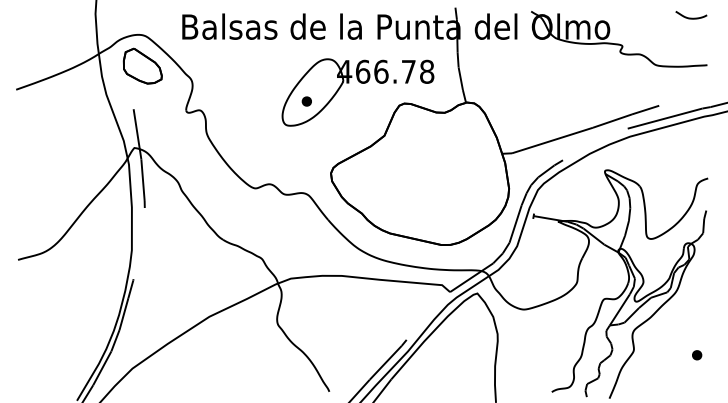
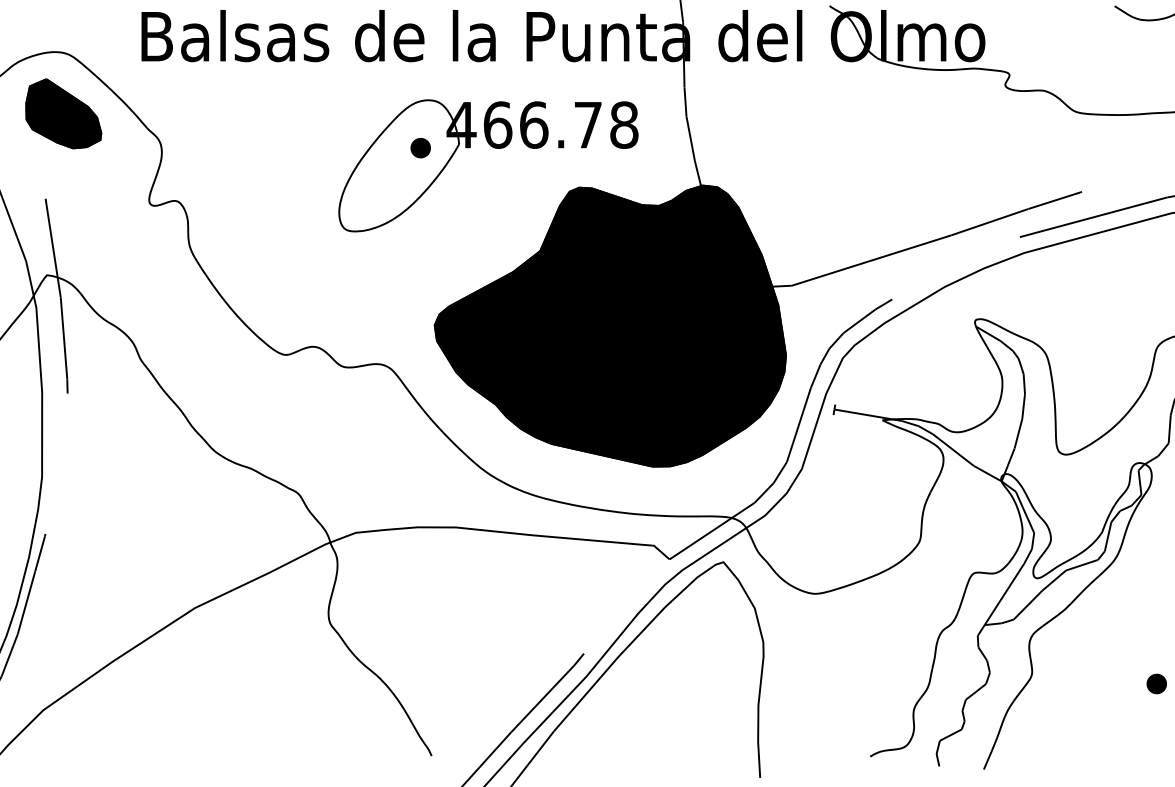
fill: (142, 65) -> (63, 112), added
part: (306, 101) -> (419, 148), moved
fill: (420, 173) -> (611, 325), added

